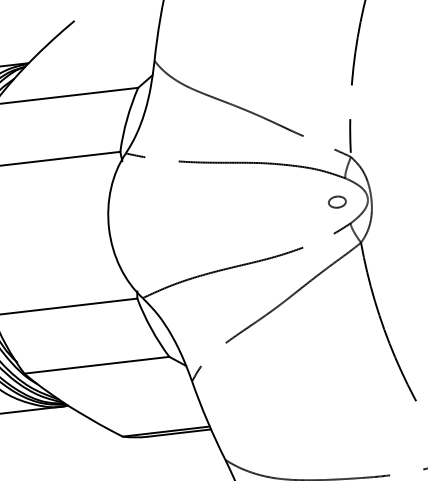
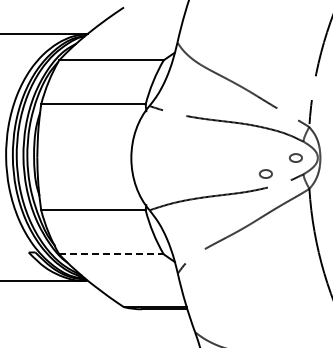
part: (297, 228) -> (265, 173), added
line: (96, 365) -> (111, 254), solid -> dashed

